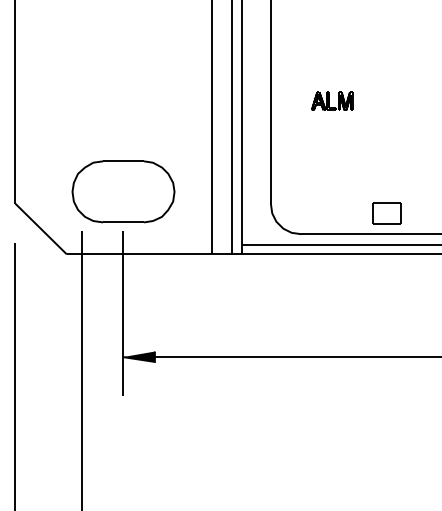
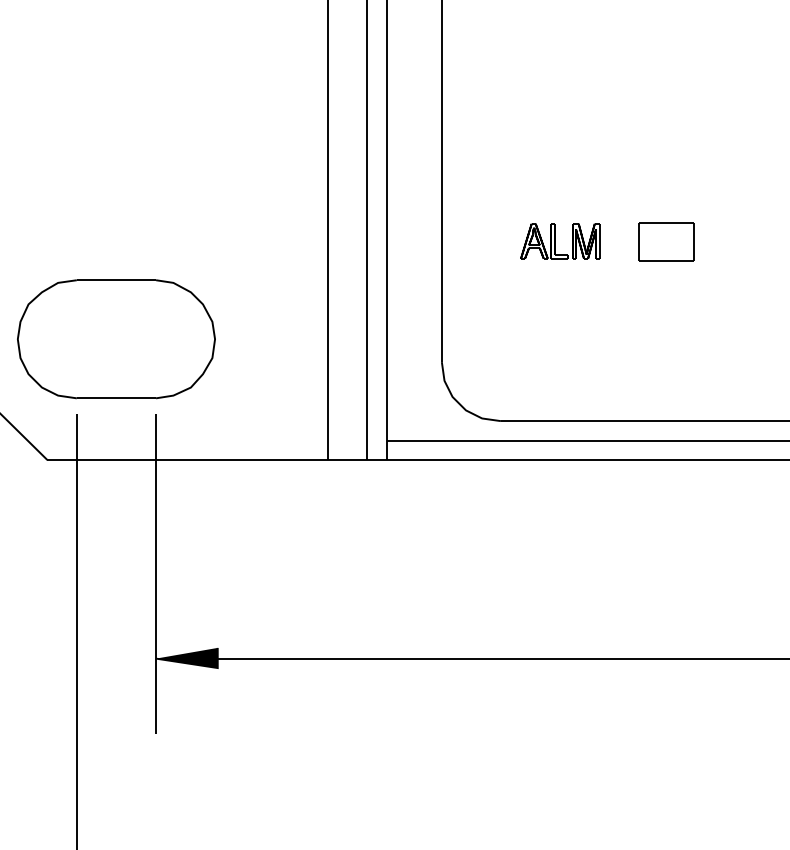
part: (332, 100) -> (560, 239), moved
part: (123, 191) -> (116, 338), moved
part: (386, 213) -> (665, 241), moved

